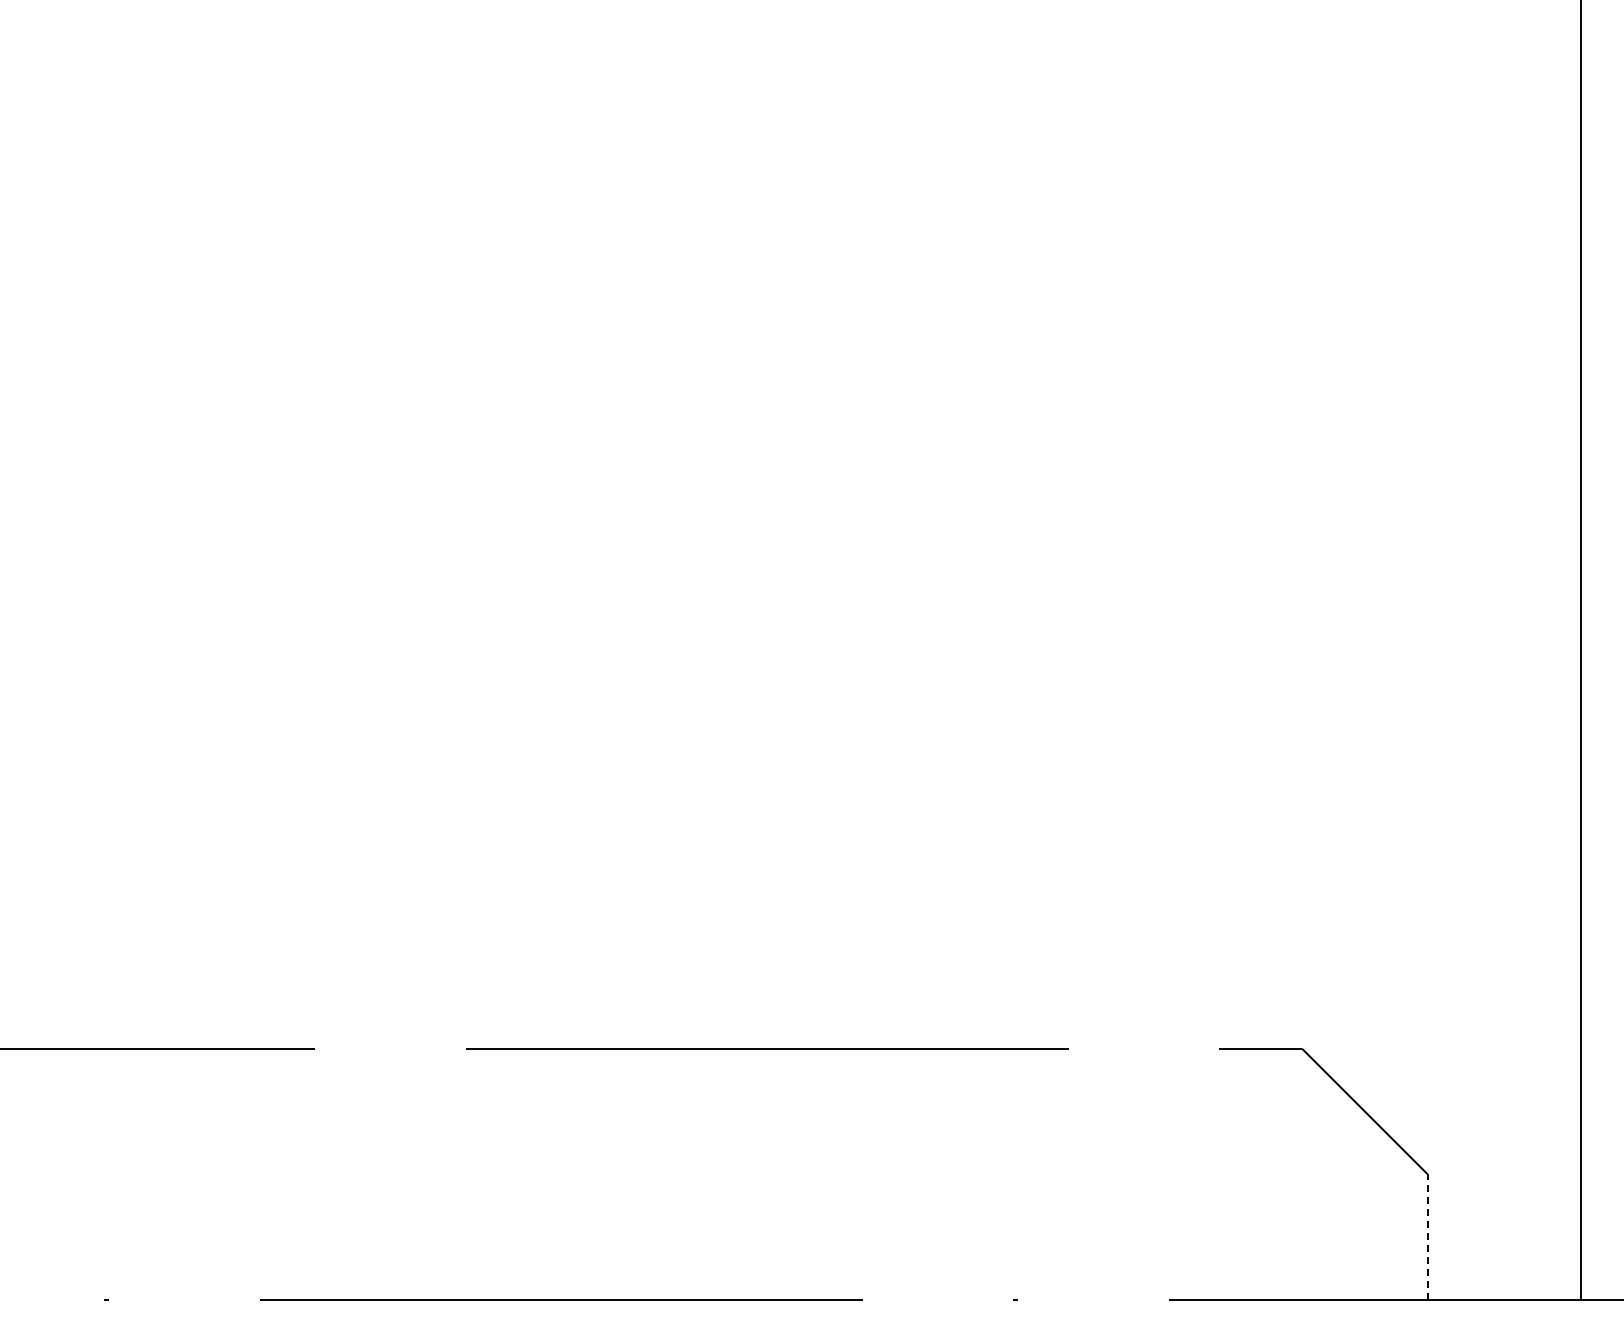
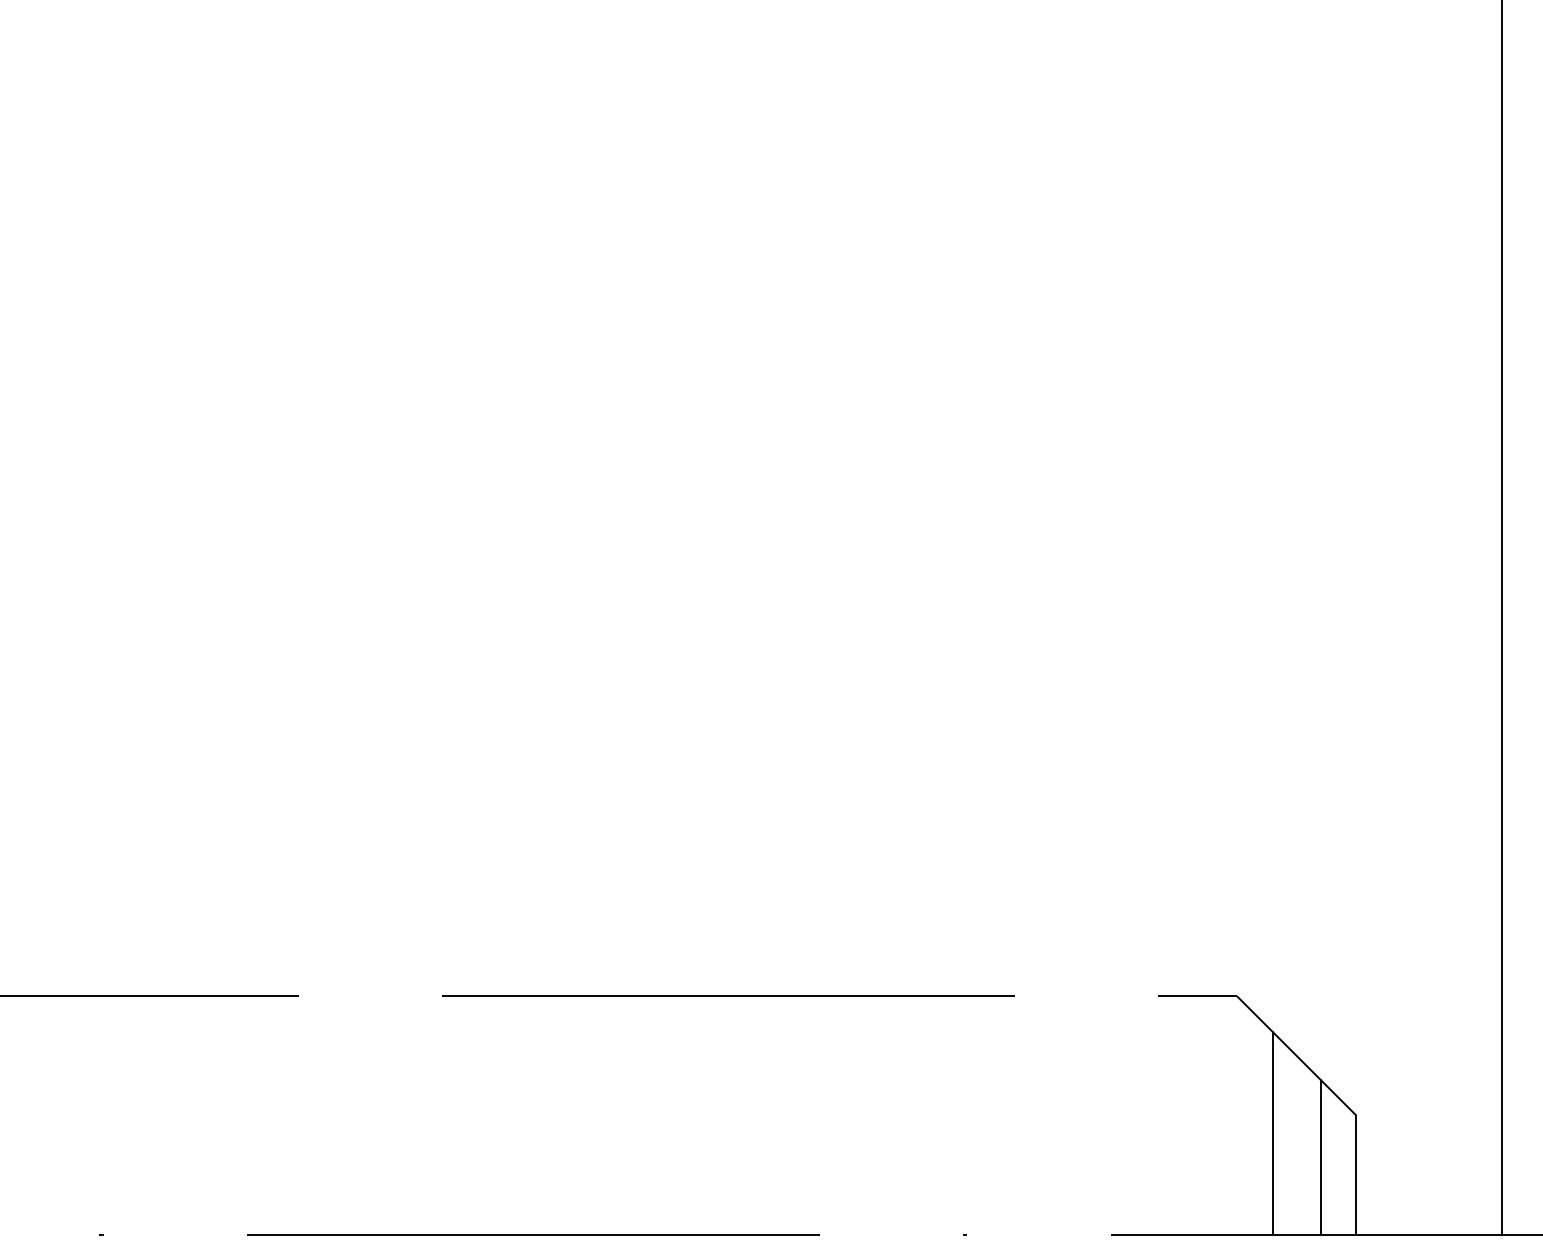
line: (1339, 1192) -> (1272, 1132), added
line: (1390, 1217) -> (1321, 1156), added
line: (1427, 1237) -> (1356, 1175), dashed -> solid

